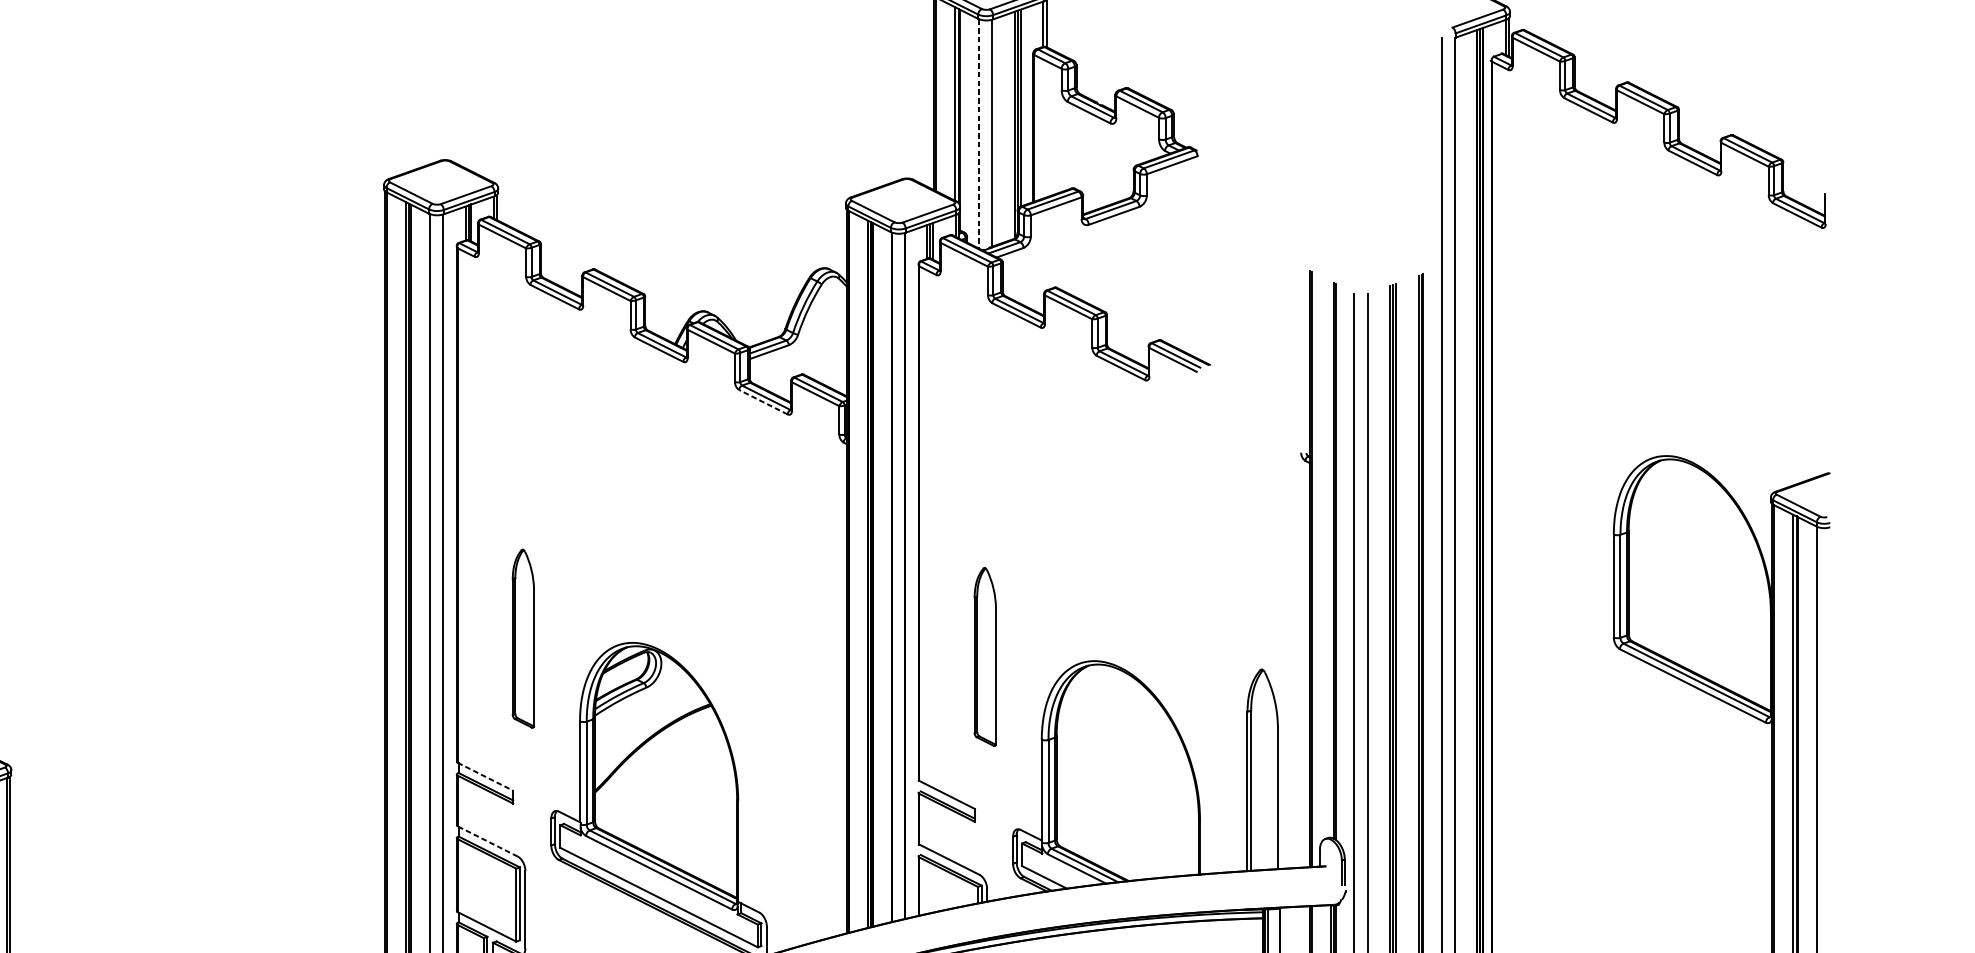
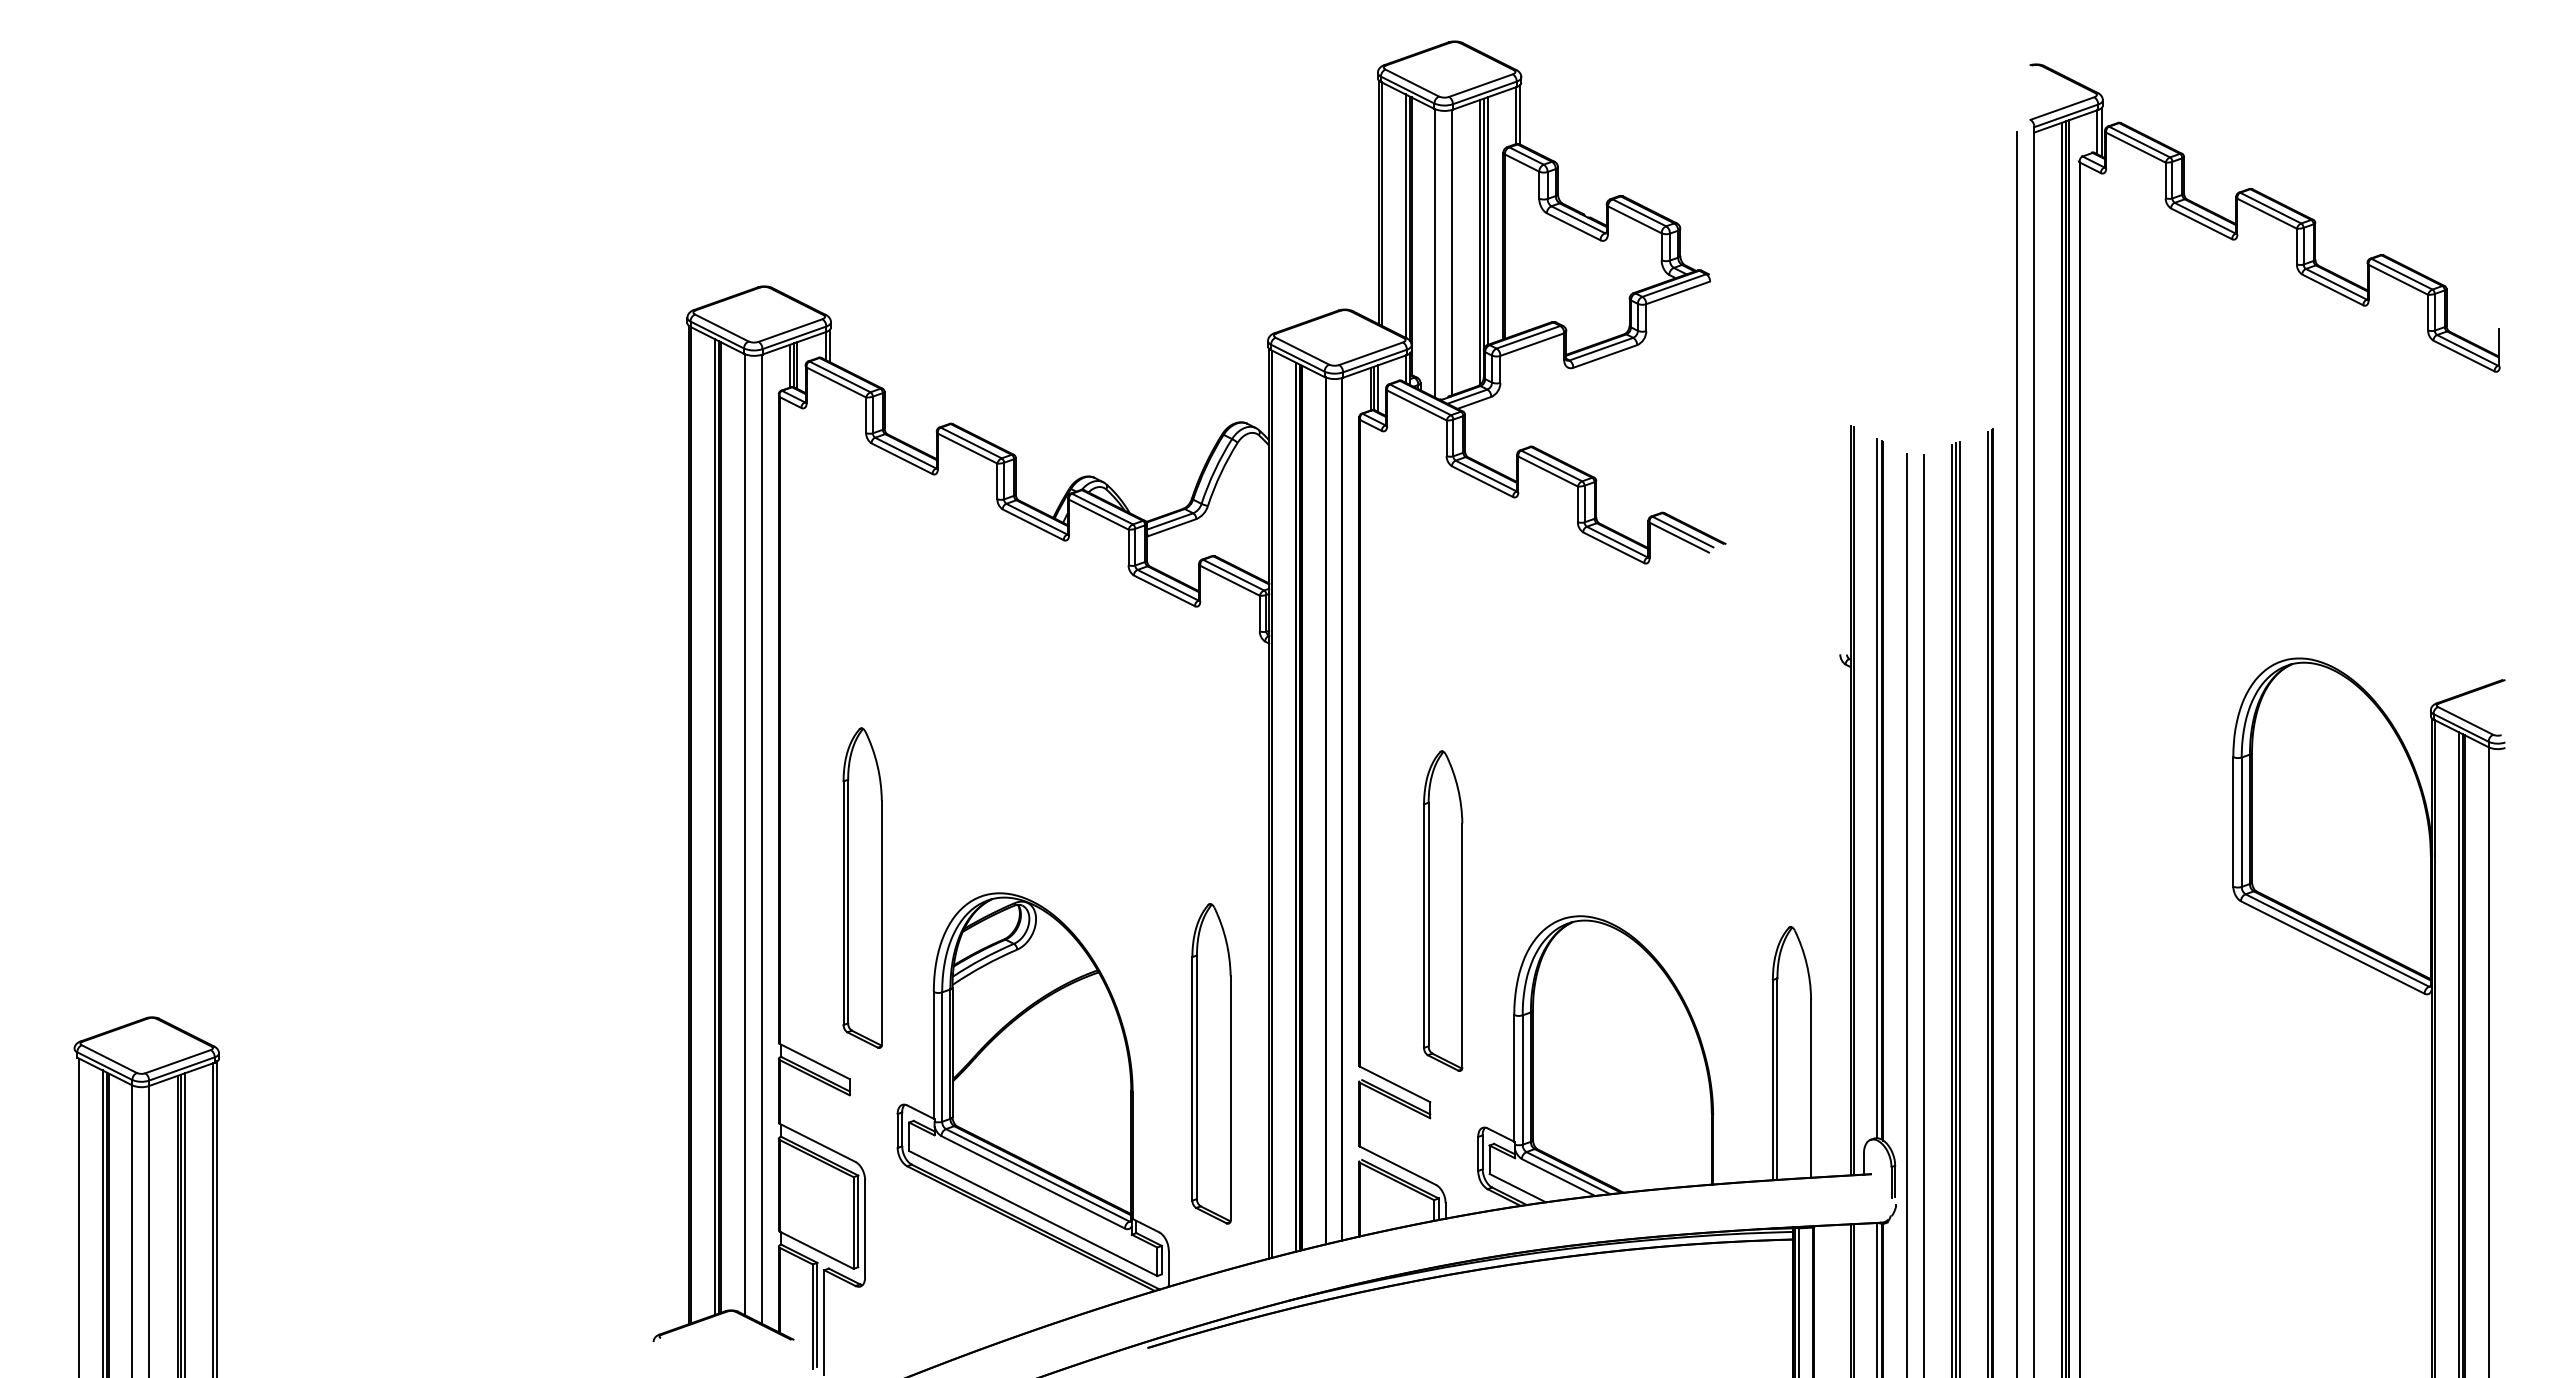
line: (979, 134) -> (1435, 254), dashed -> solid
line: (763, 401) -> (1164, 590), dashed -> solid
line: (1330, 559) -> (1877, 788), added
part: (523, 638) -> (862, 887), size x1.43
part: (985, 656) -> (1443, 910), size x1.43
line: (485, 776) -> (815, 1061), dashed -> solid
part: (800, 778) -> (1211, 1063), added
line: (487, 841) -> (817, 1142), dashed -> solid

